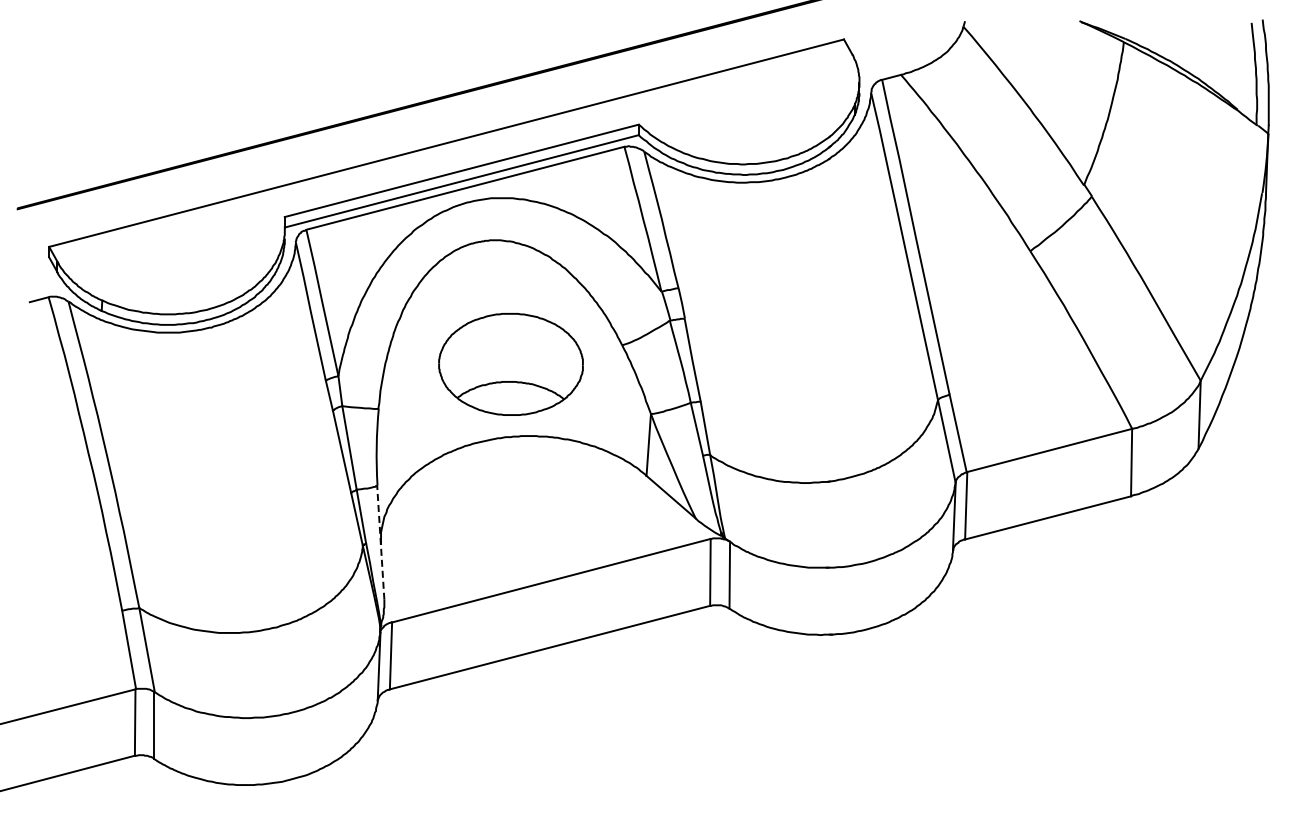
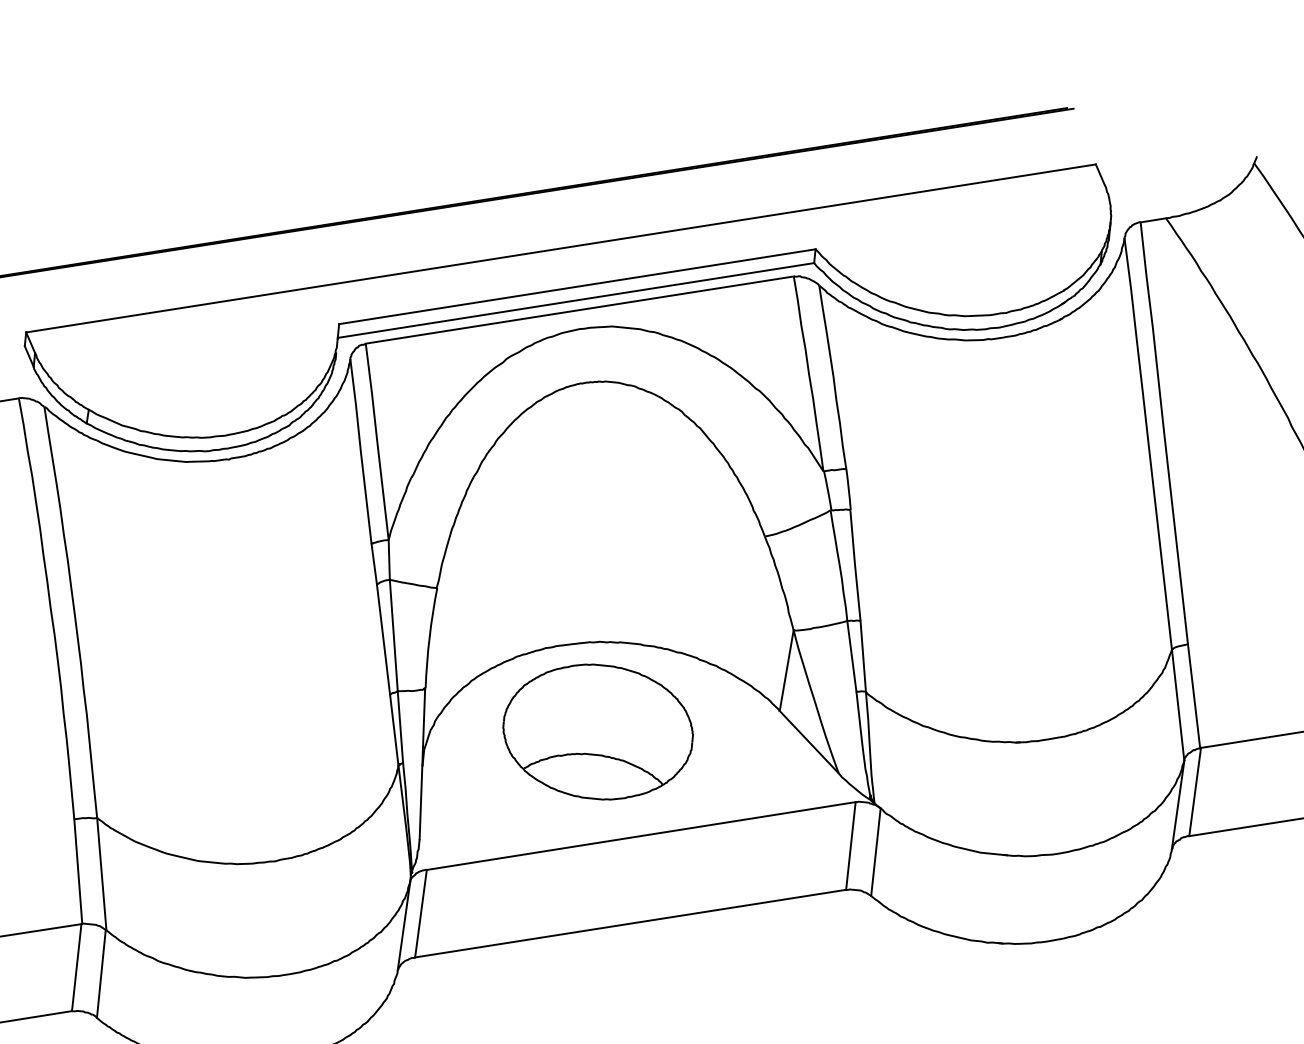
part: (510, 364) -> (597, 732), moved
line: (380, 542) -> (422, 763), dashed -> solid

